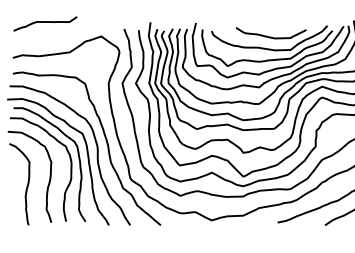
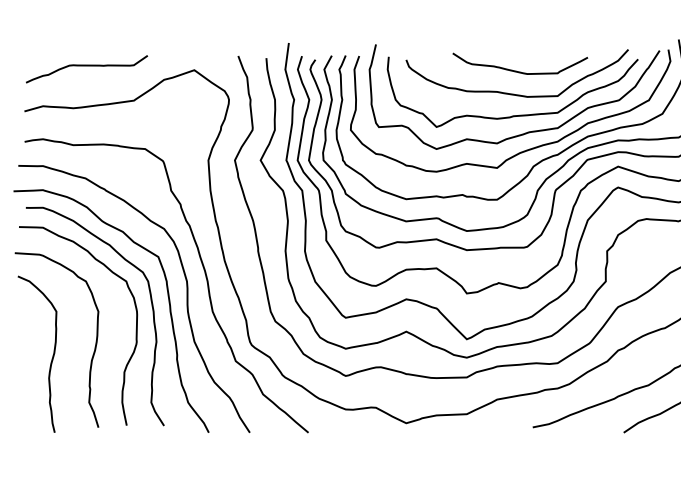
curve: (45, 22) -> (87, 66), moved

